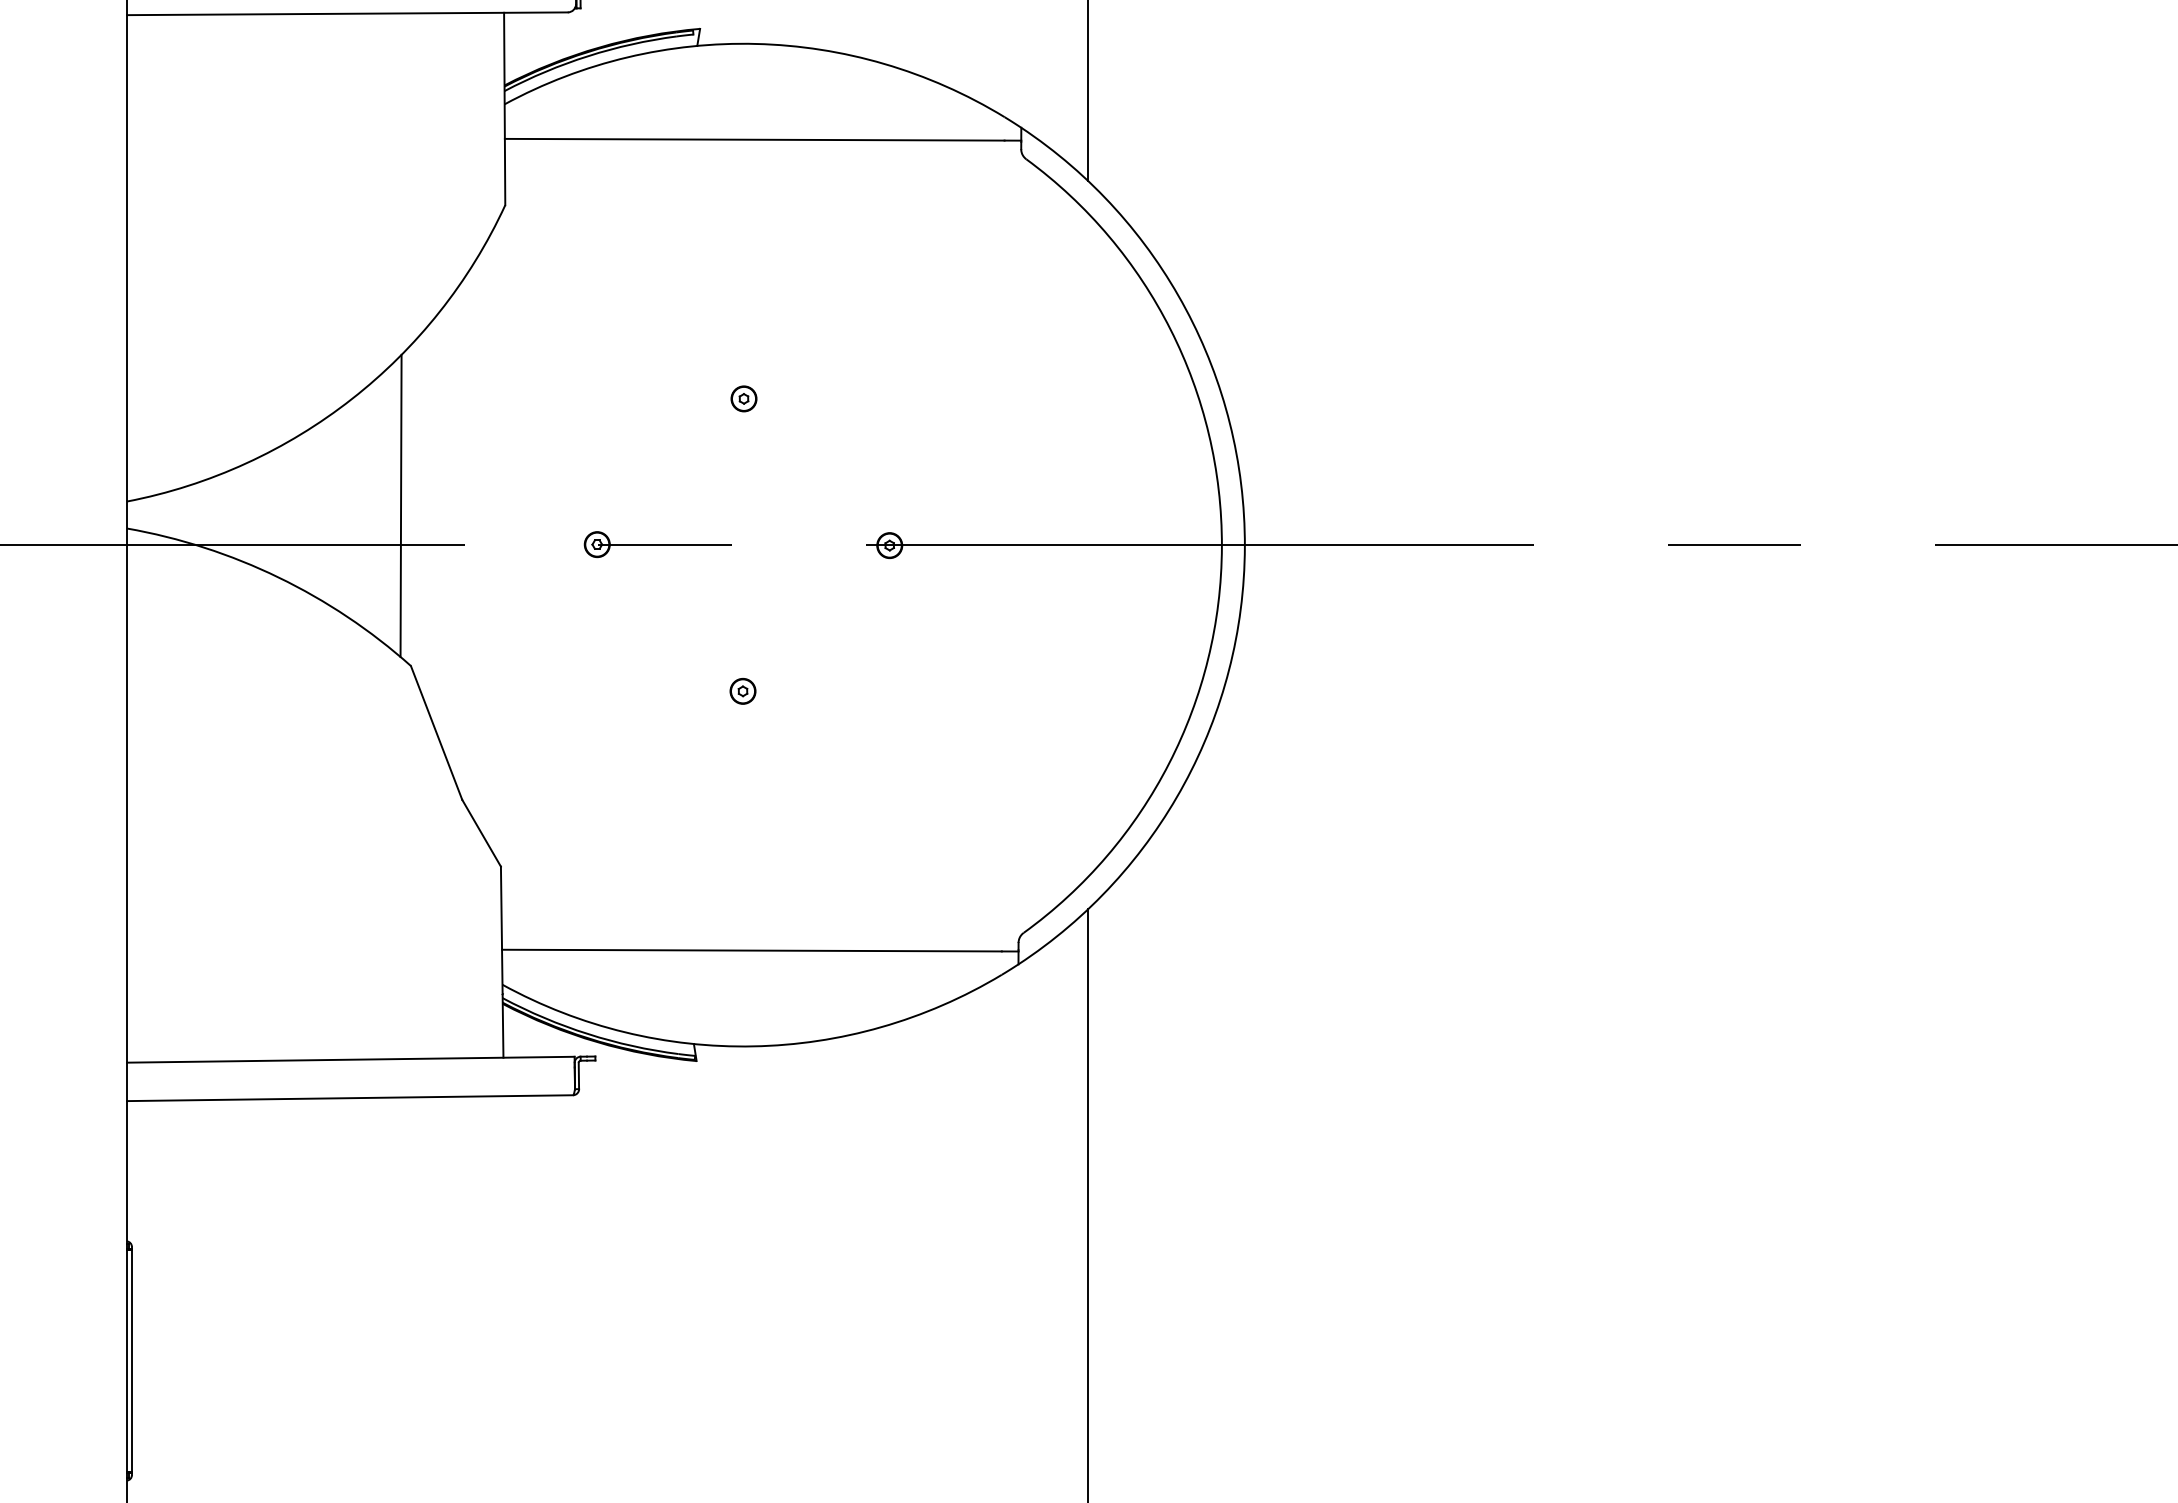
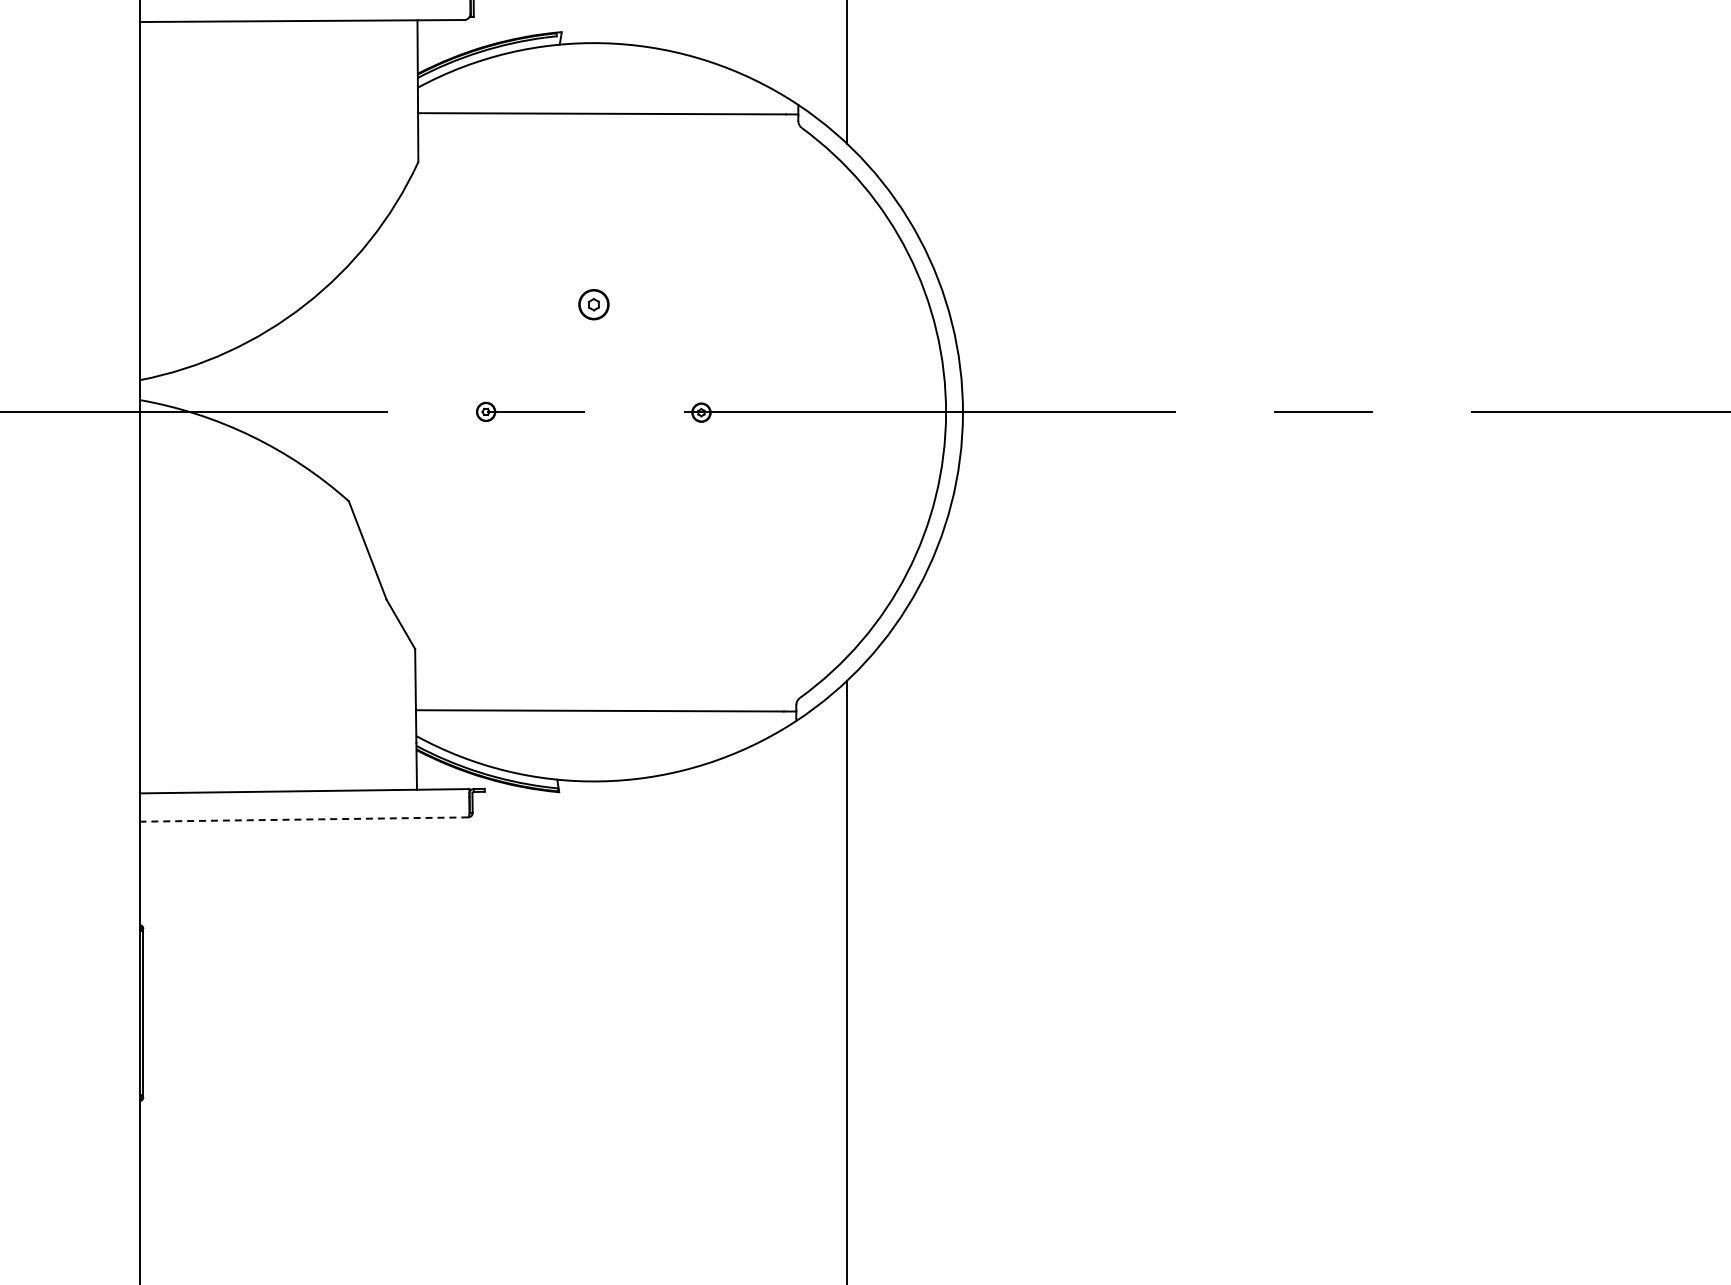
part: (744, 398) -> (594, 304), size x1.6
line: (400, 506) -> (341, 383), removed
part: (743, 690) -> (593, 519), removed
line: (349, 1098) -> (303, 819), solid -> dashed

